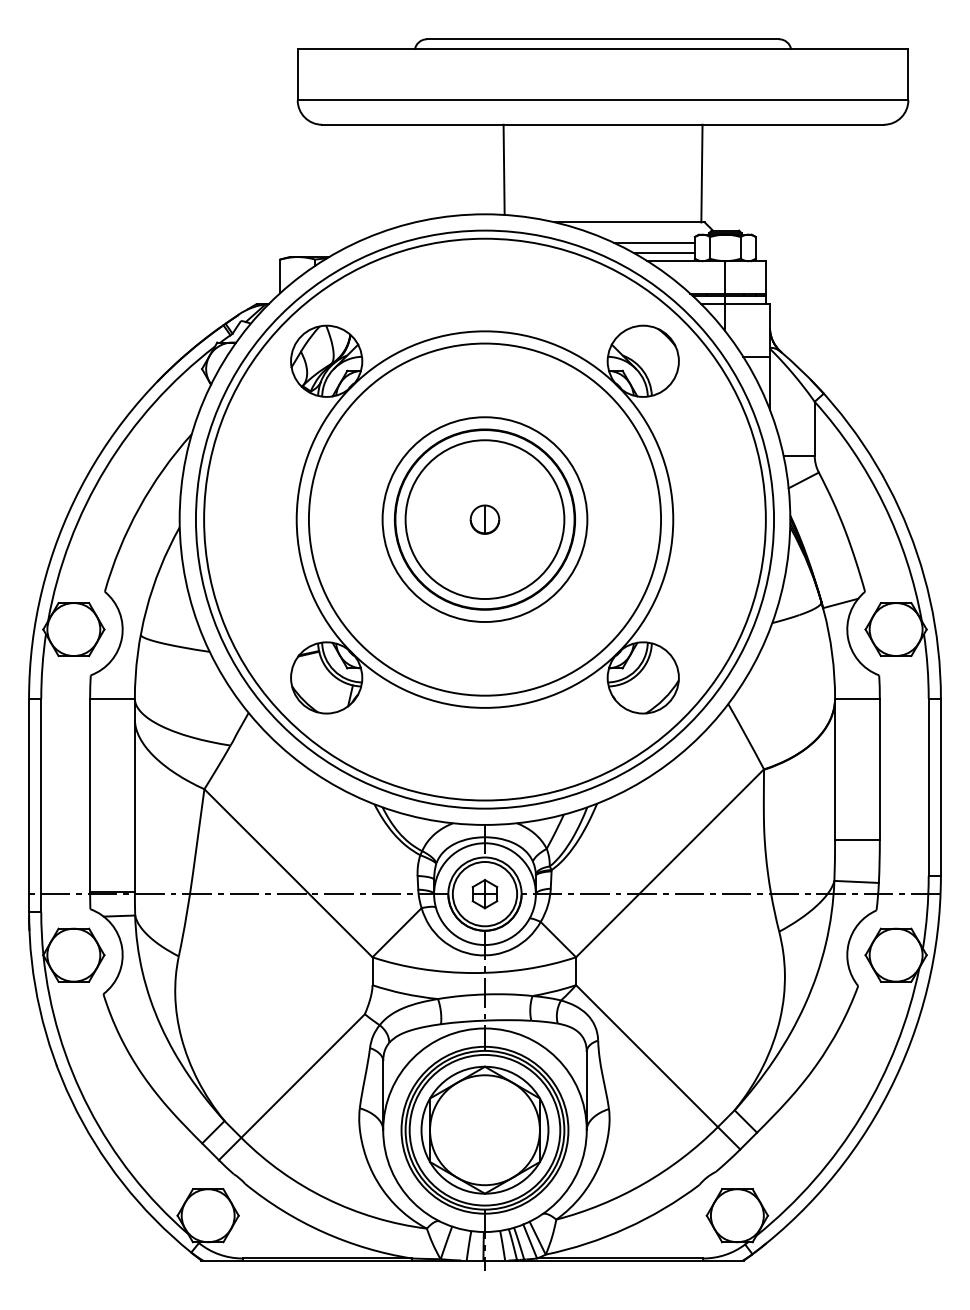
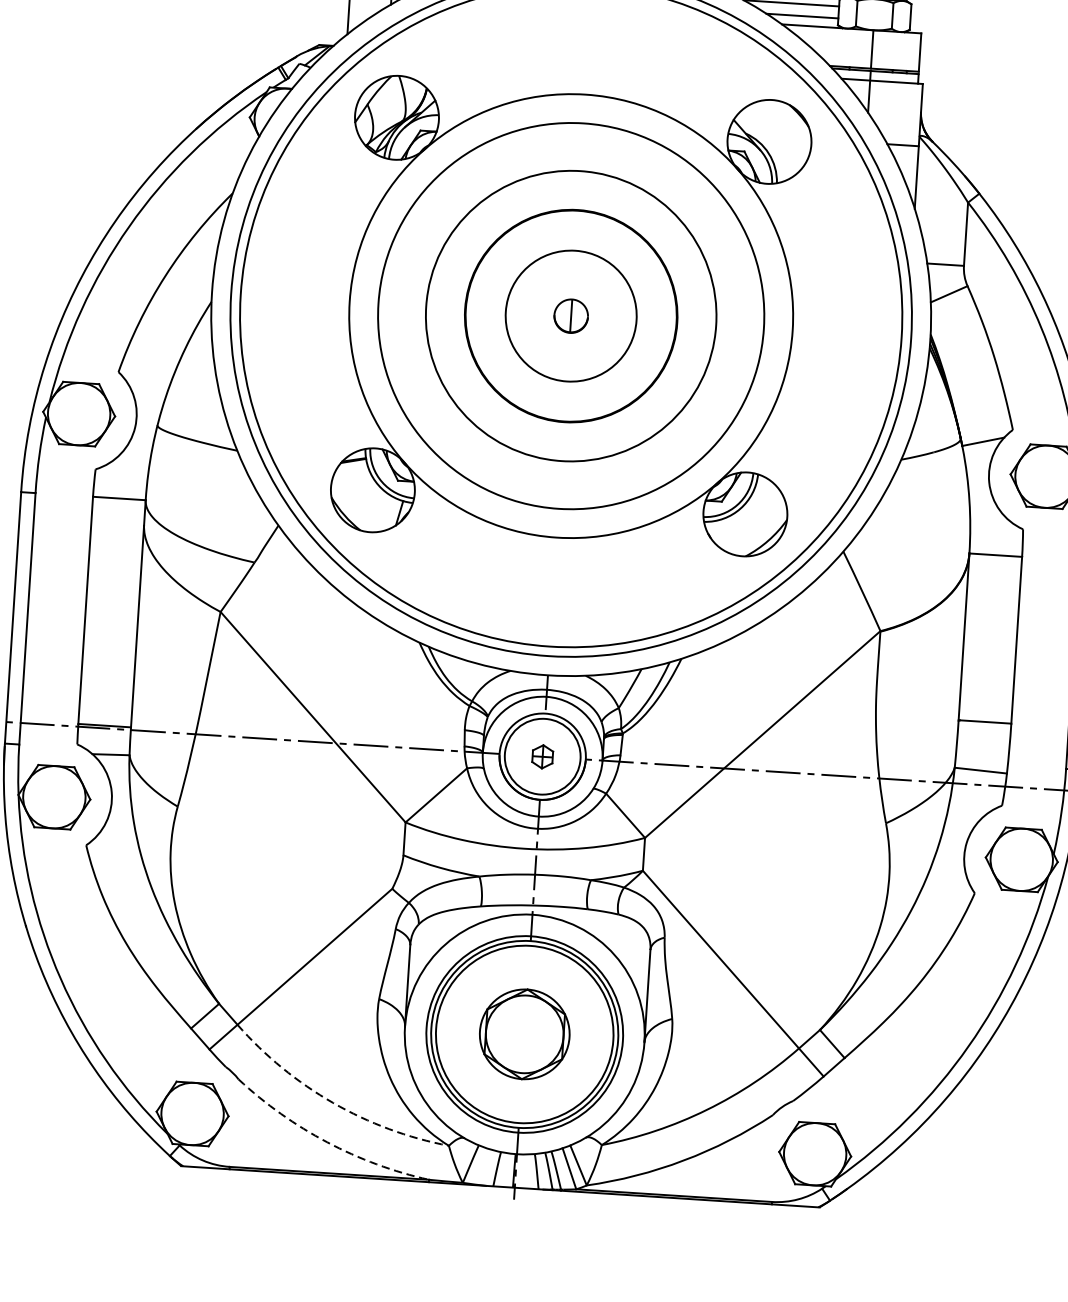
circle: (484, 519) -> (570, 315), size x0.7
circle: (484, 519) -> (570, 315), size x0.7
circle: (484, 519) -> (570, 315), size x1.6
part: (484, 894) -> (542, 757), size x0.7
part: (484, 1129) -> (524, 1033), size x0.6
arc: (326, 1198) -> (333, 1102), solid -> dashed
arc: (323, 1232) -> (326, 1142), solid -> dashed

